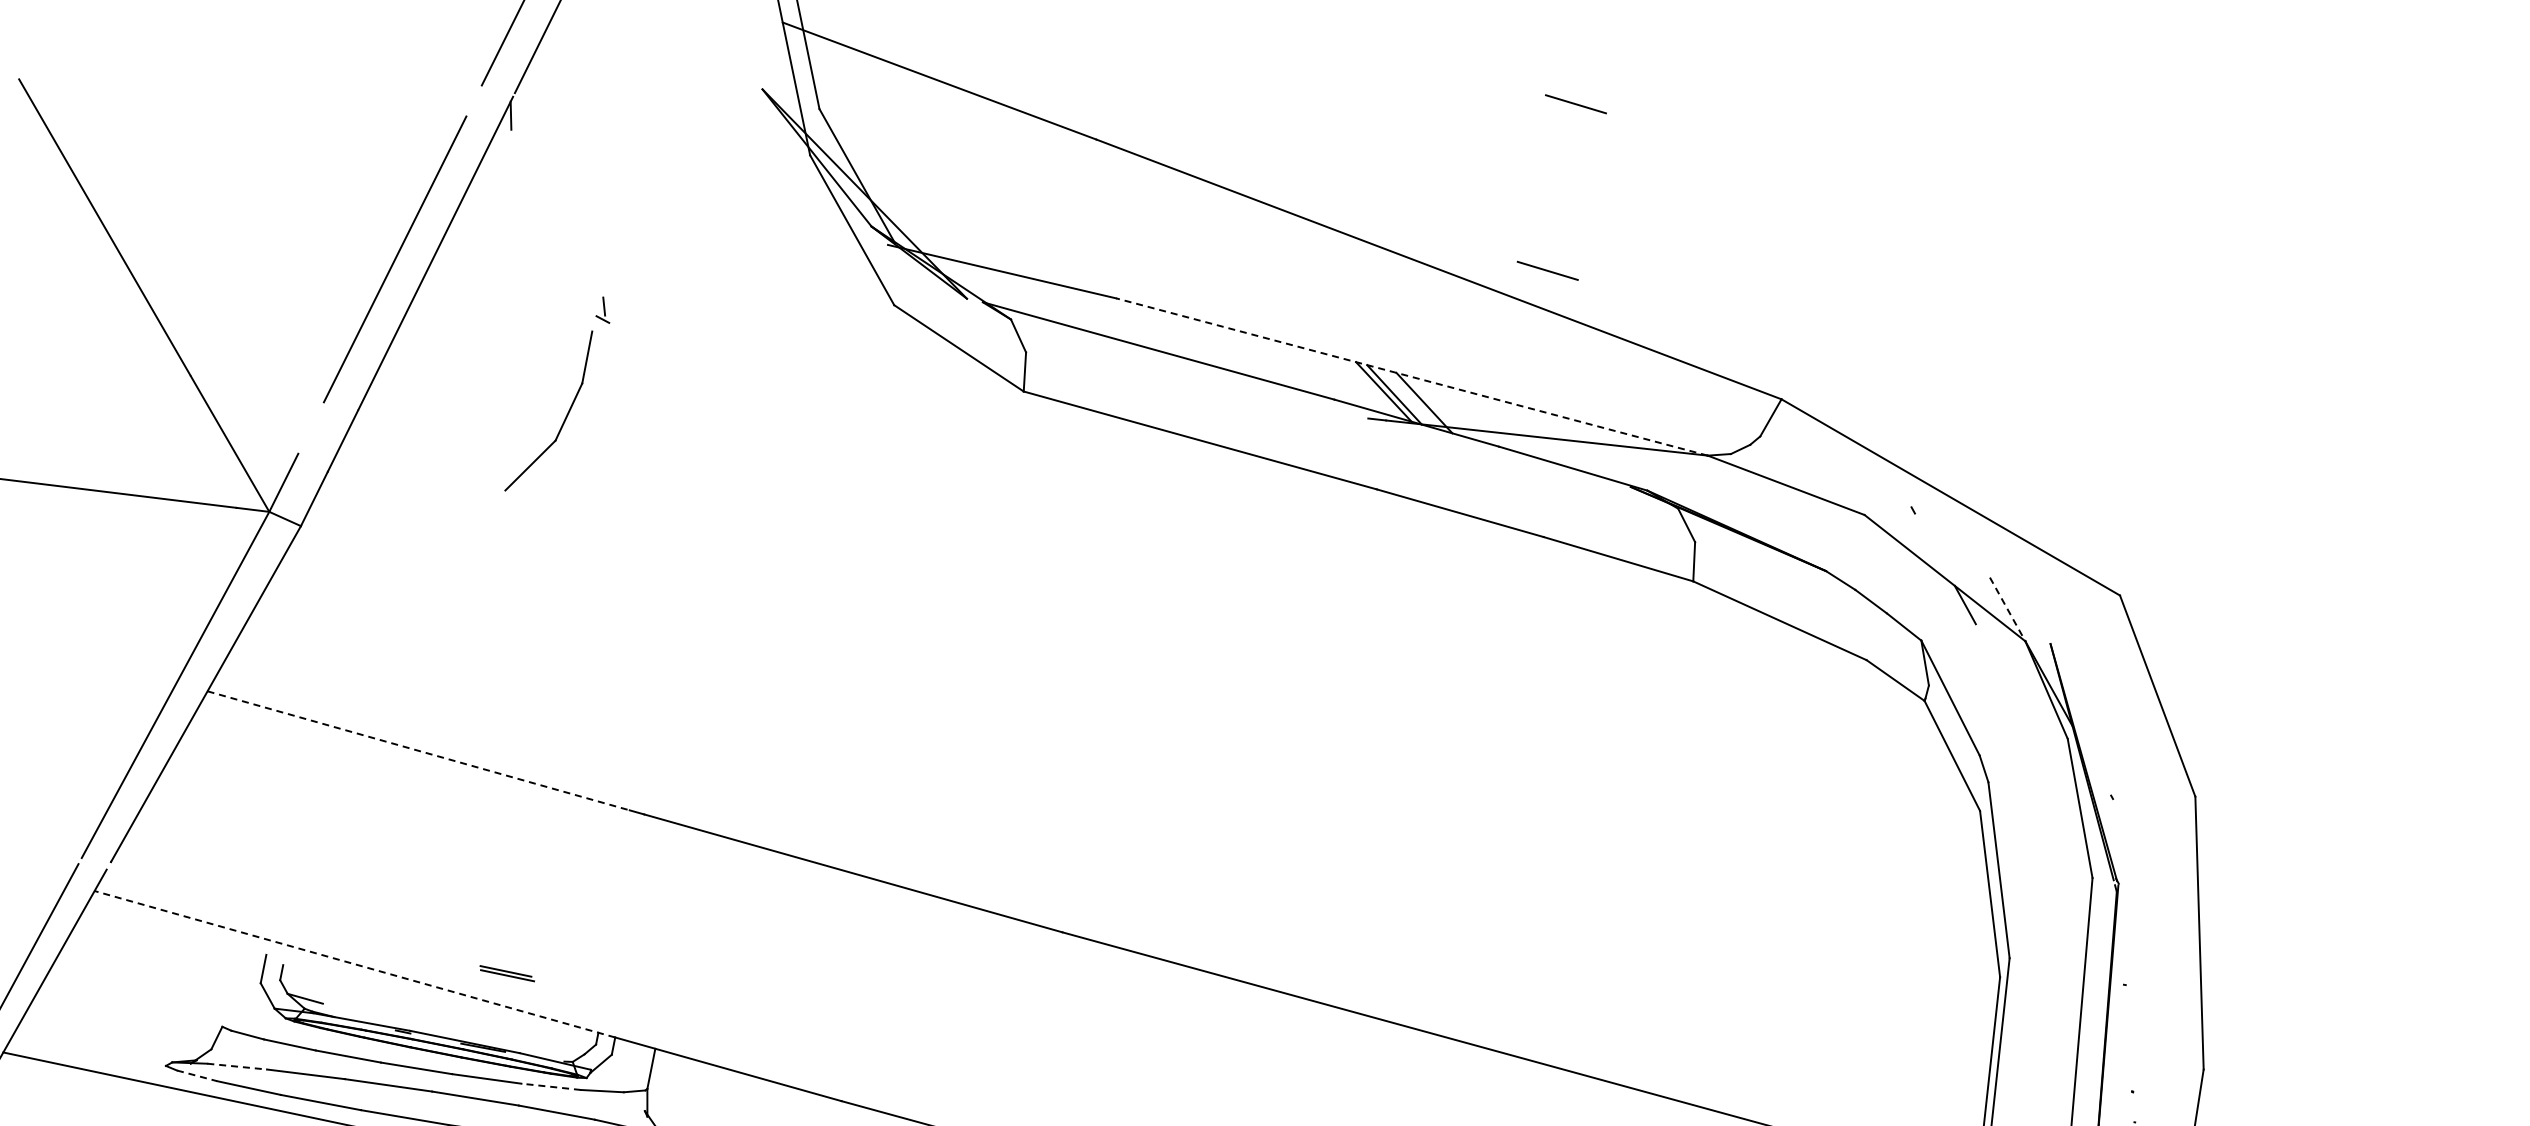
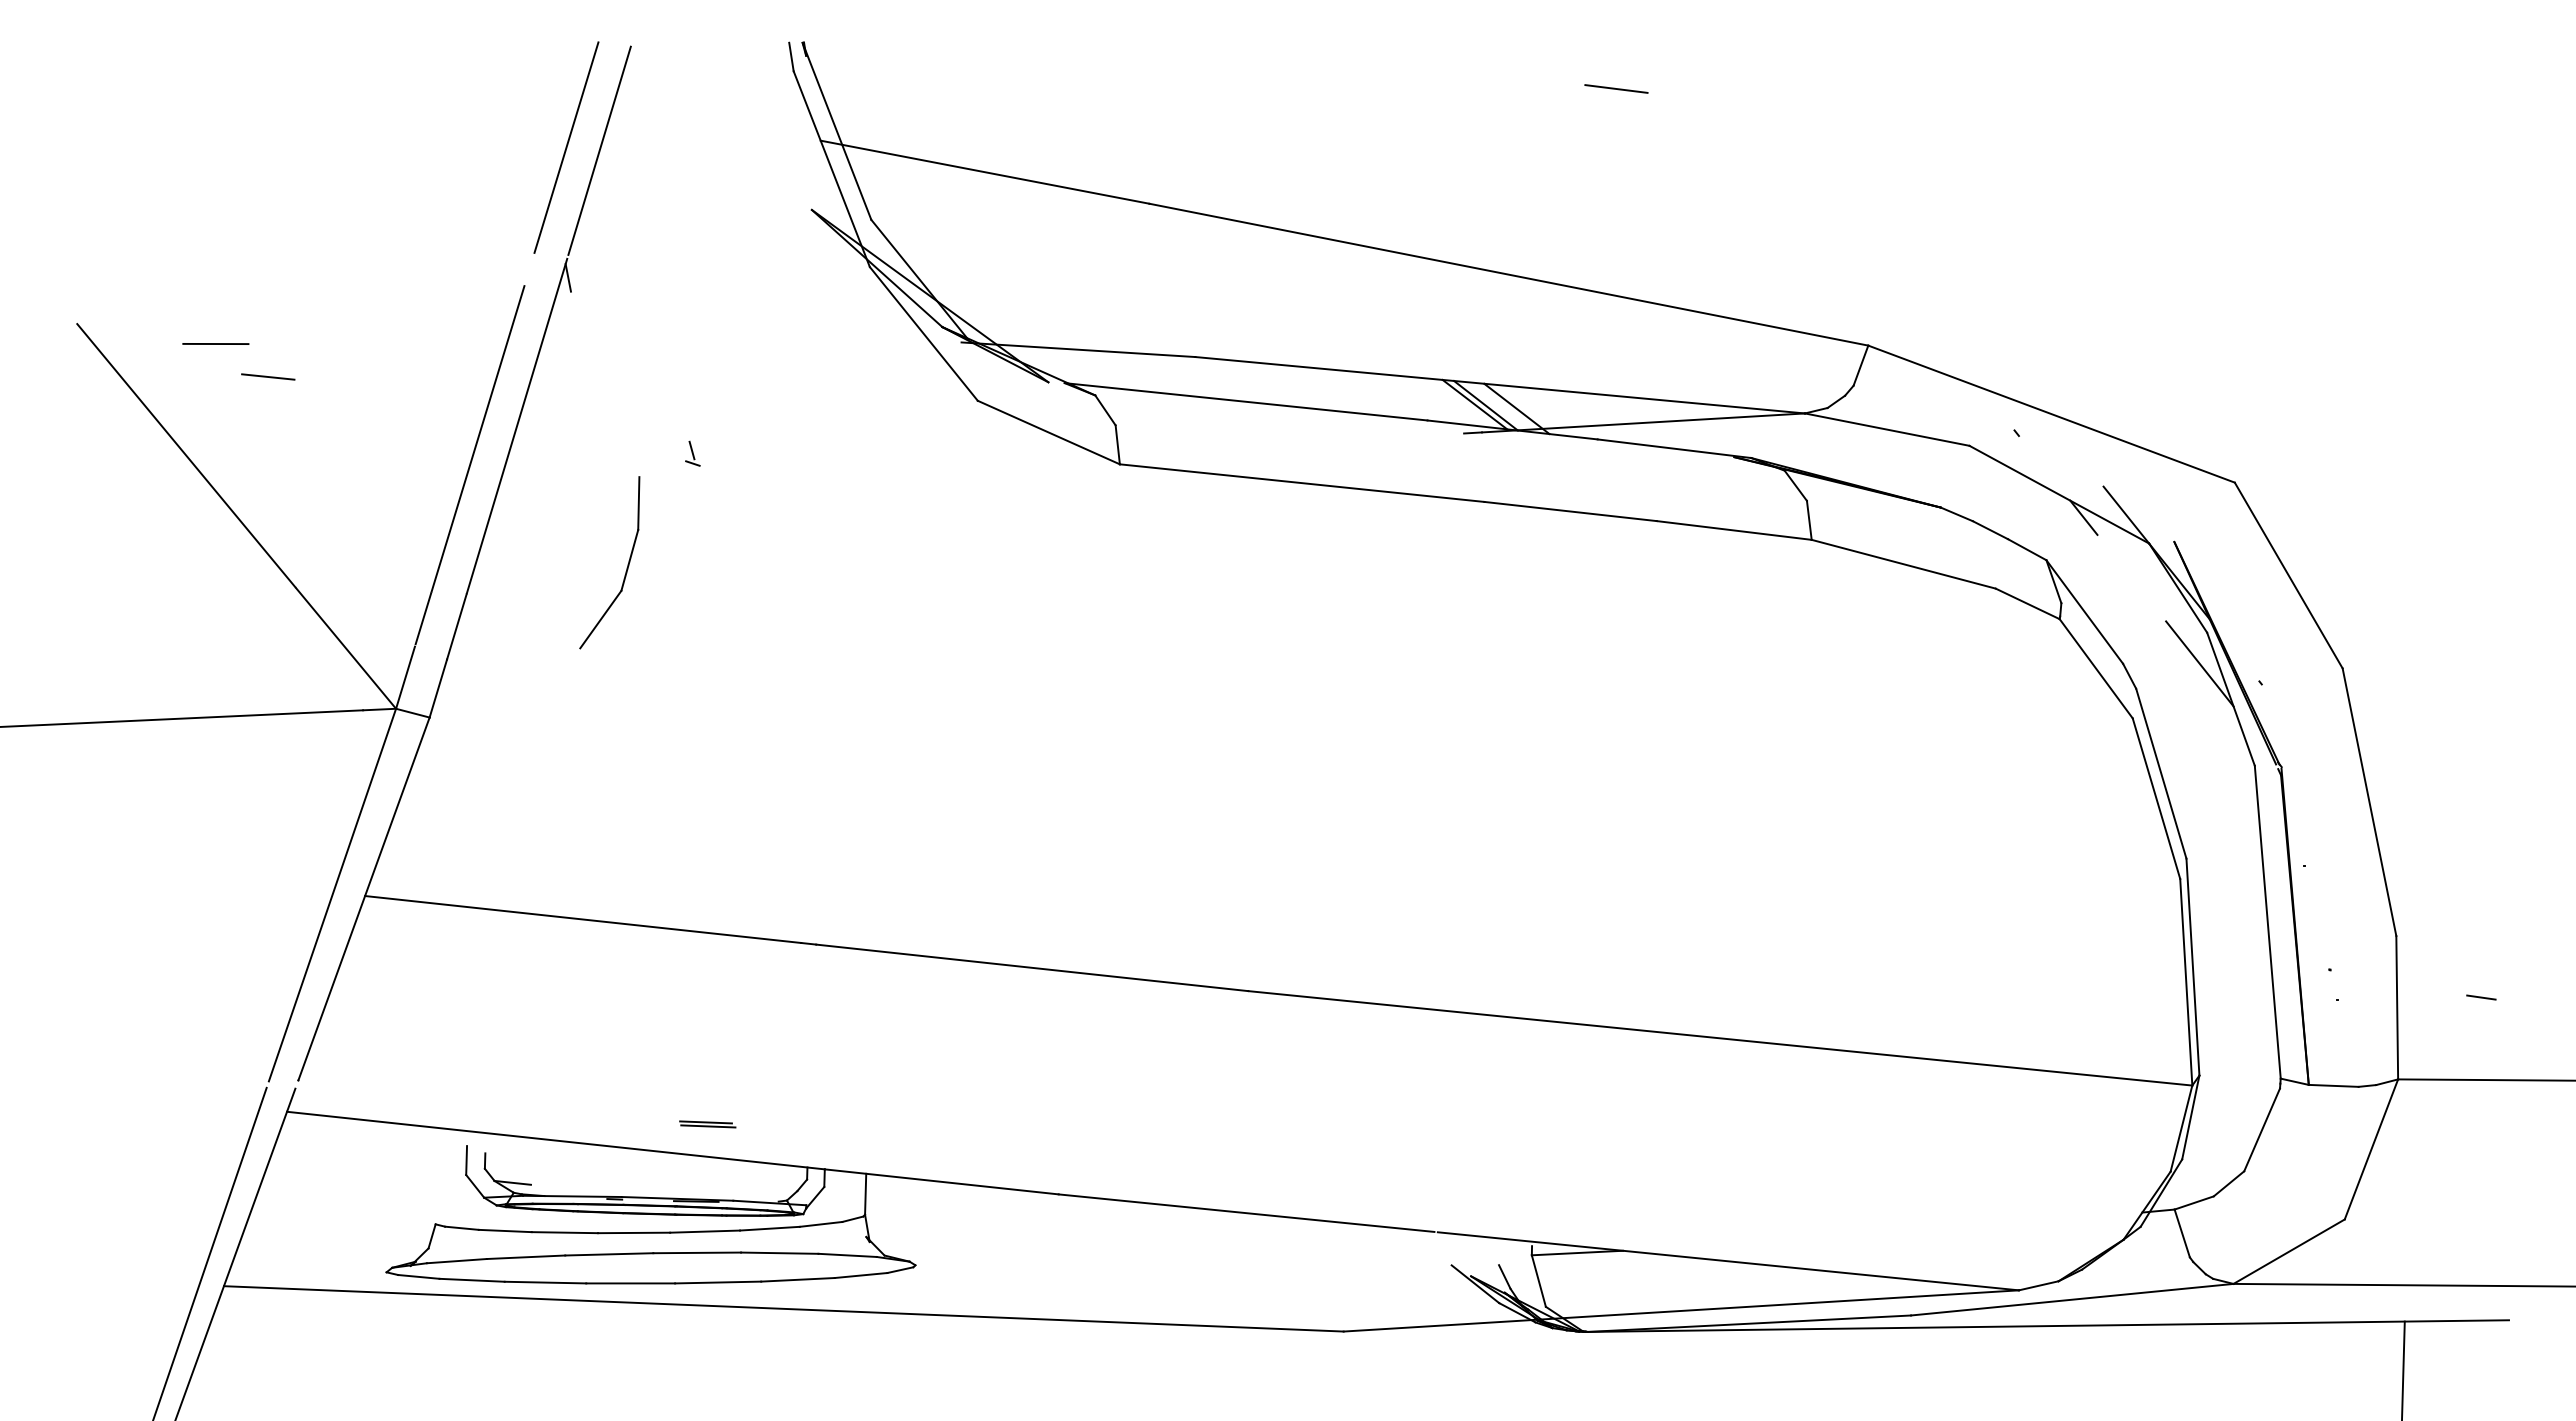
line: (152, 121) -> (215, 343), added
line: (198, 162) -> (268, 376), added
line: (1547, 270) -> (1616, 257), removed
line: (1411, 377) -> (1499, 385), dashed -> solid
part: (564, 418) -> (626, 567), moved
line: (311, 427) -> (423, 618), added
line: (2007, 609) -> (2126, 515), dashed -> solid
line: (418, 750) -> (583, 919), dashed -> solid
line: (2055, 767) -> (2199, 663), added
line: (354, 964) -> (555, 1140), dashed -> solid
line: (237, 1067) -> (457, 1261), dashed -> solid
line: (196, 1075) -> (418, 1276), dashed -> solid
line: (550, 1086) -> (769, 1228), dashed -> solid

